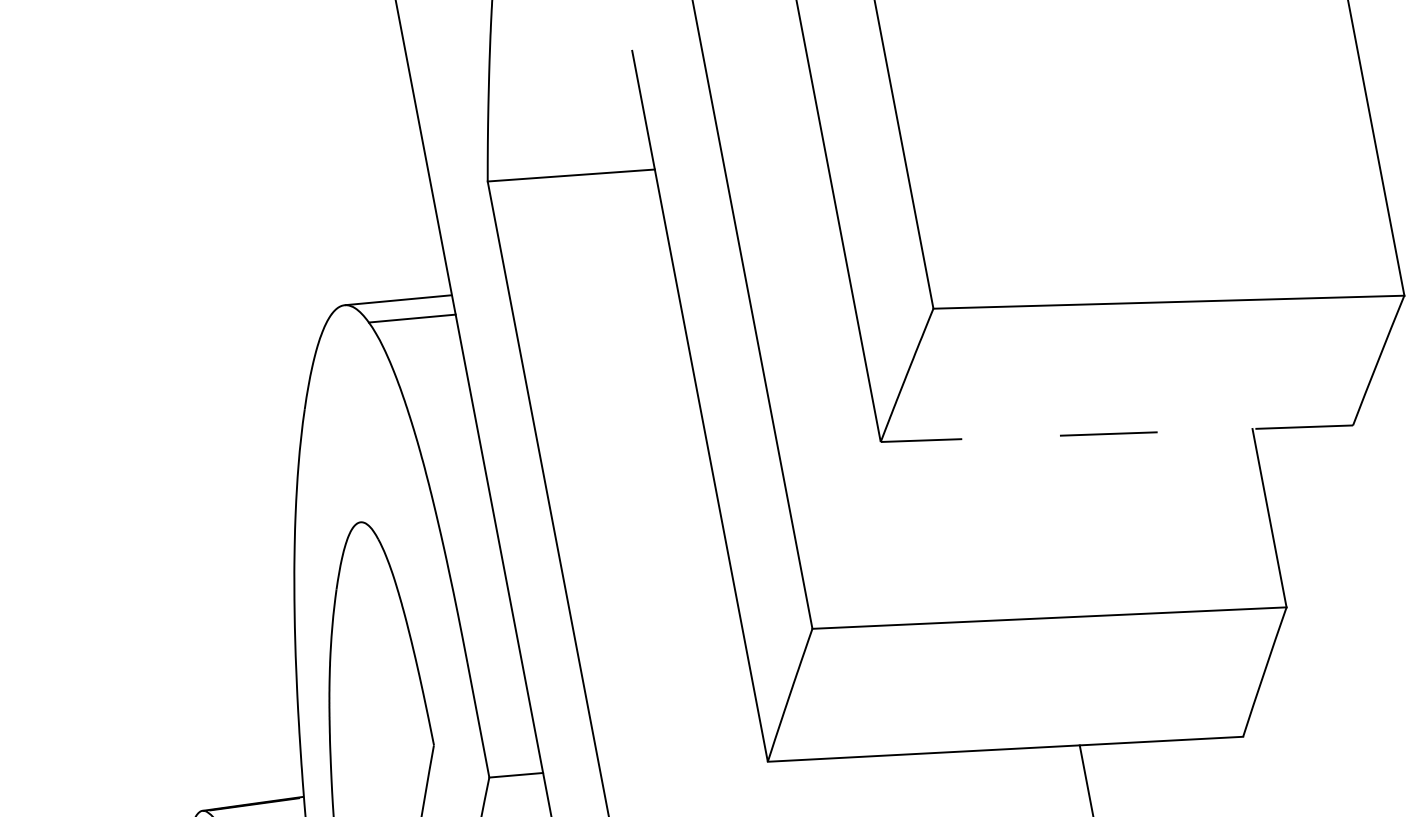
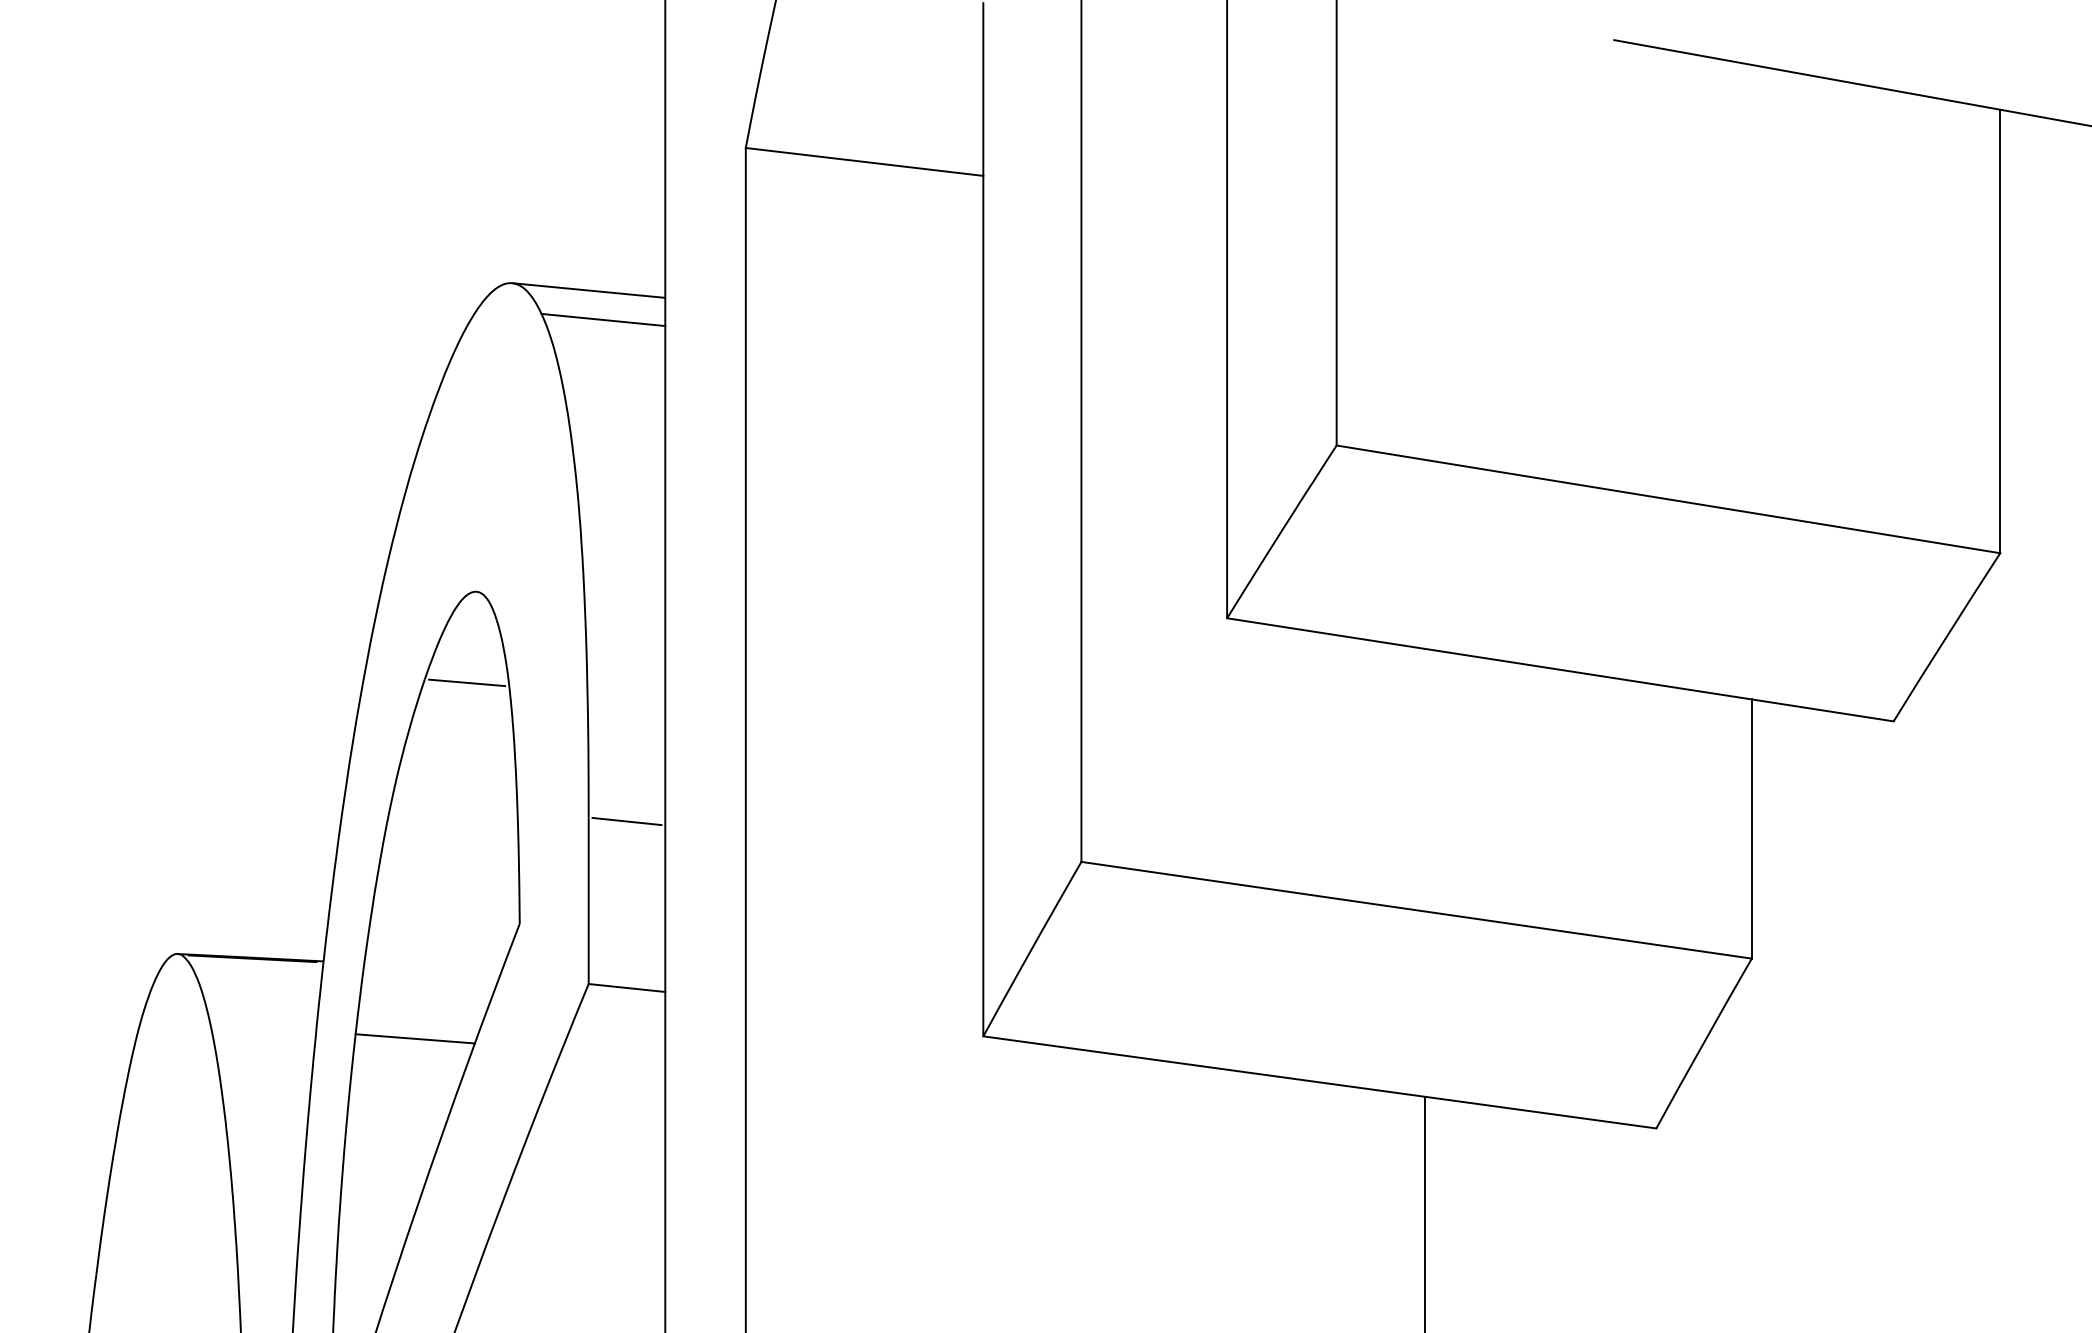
line: (1116, 433) -> (1559, 669), dashed -> solid
line: (366, 585) -> (467, 682), added
line: (494, 660) -> (626, 821), added

